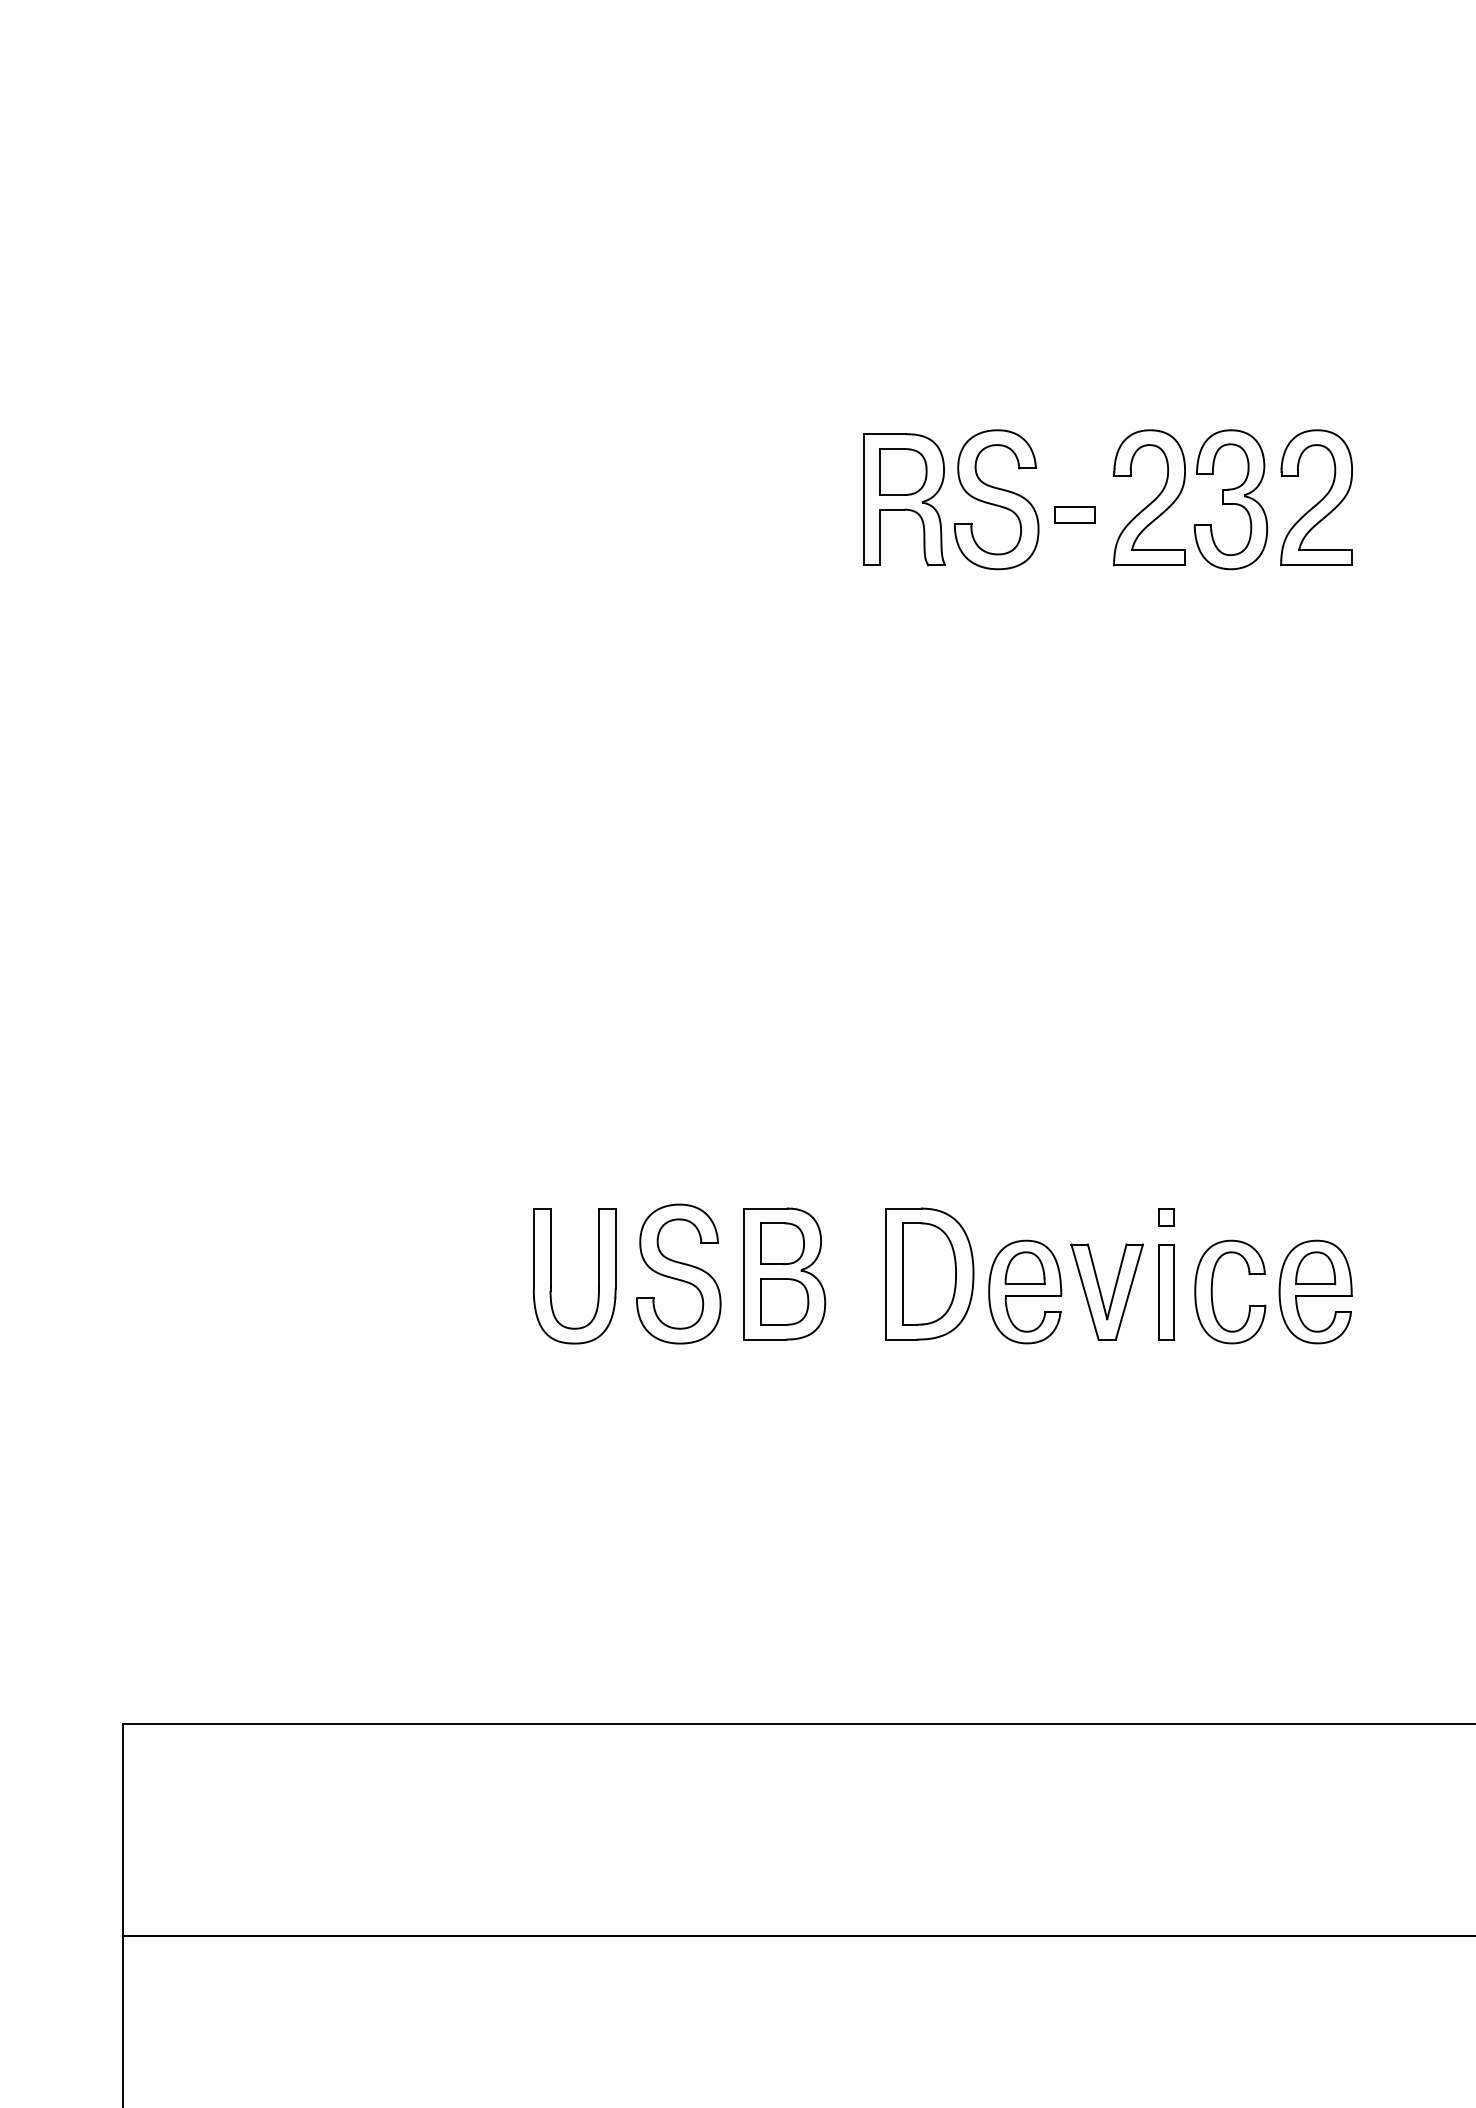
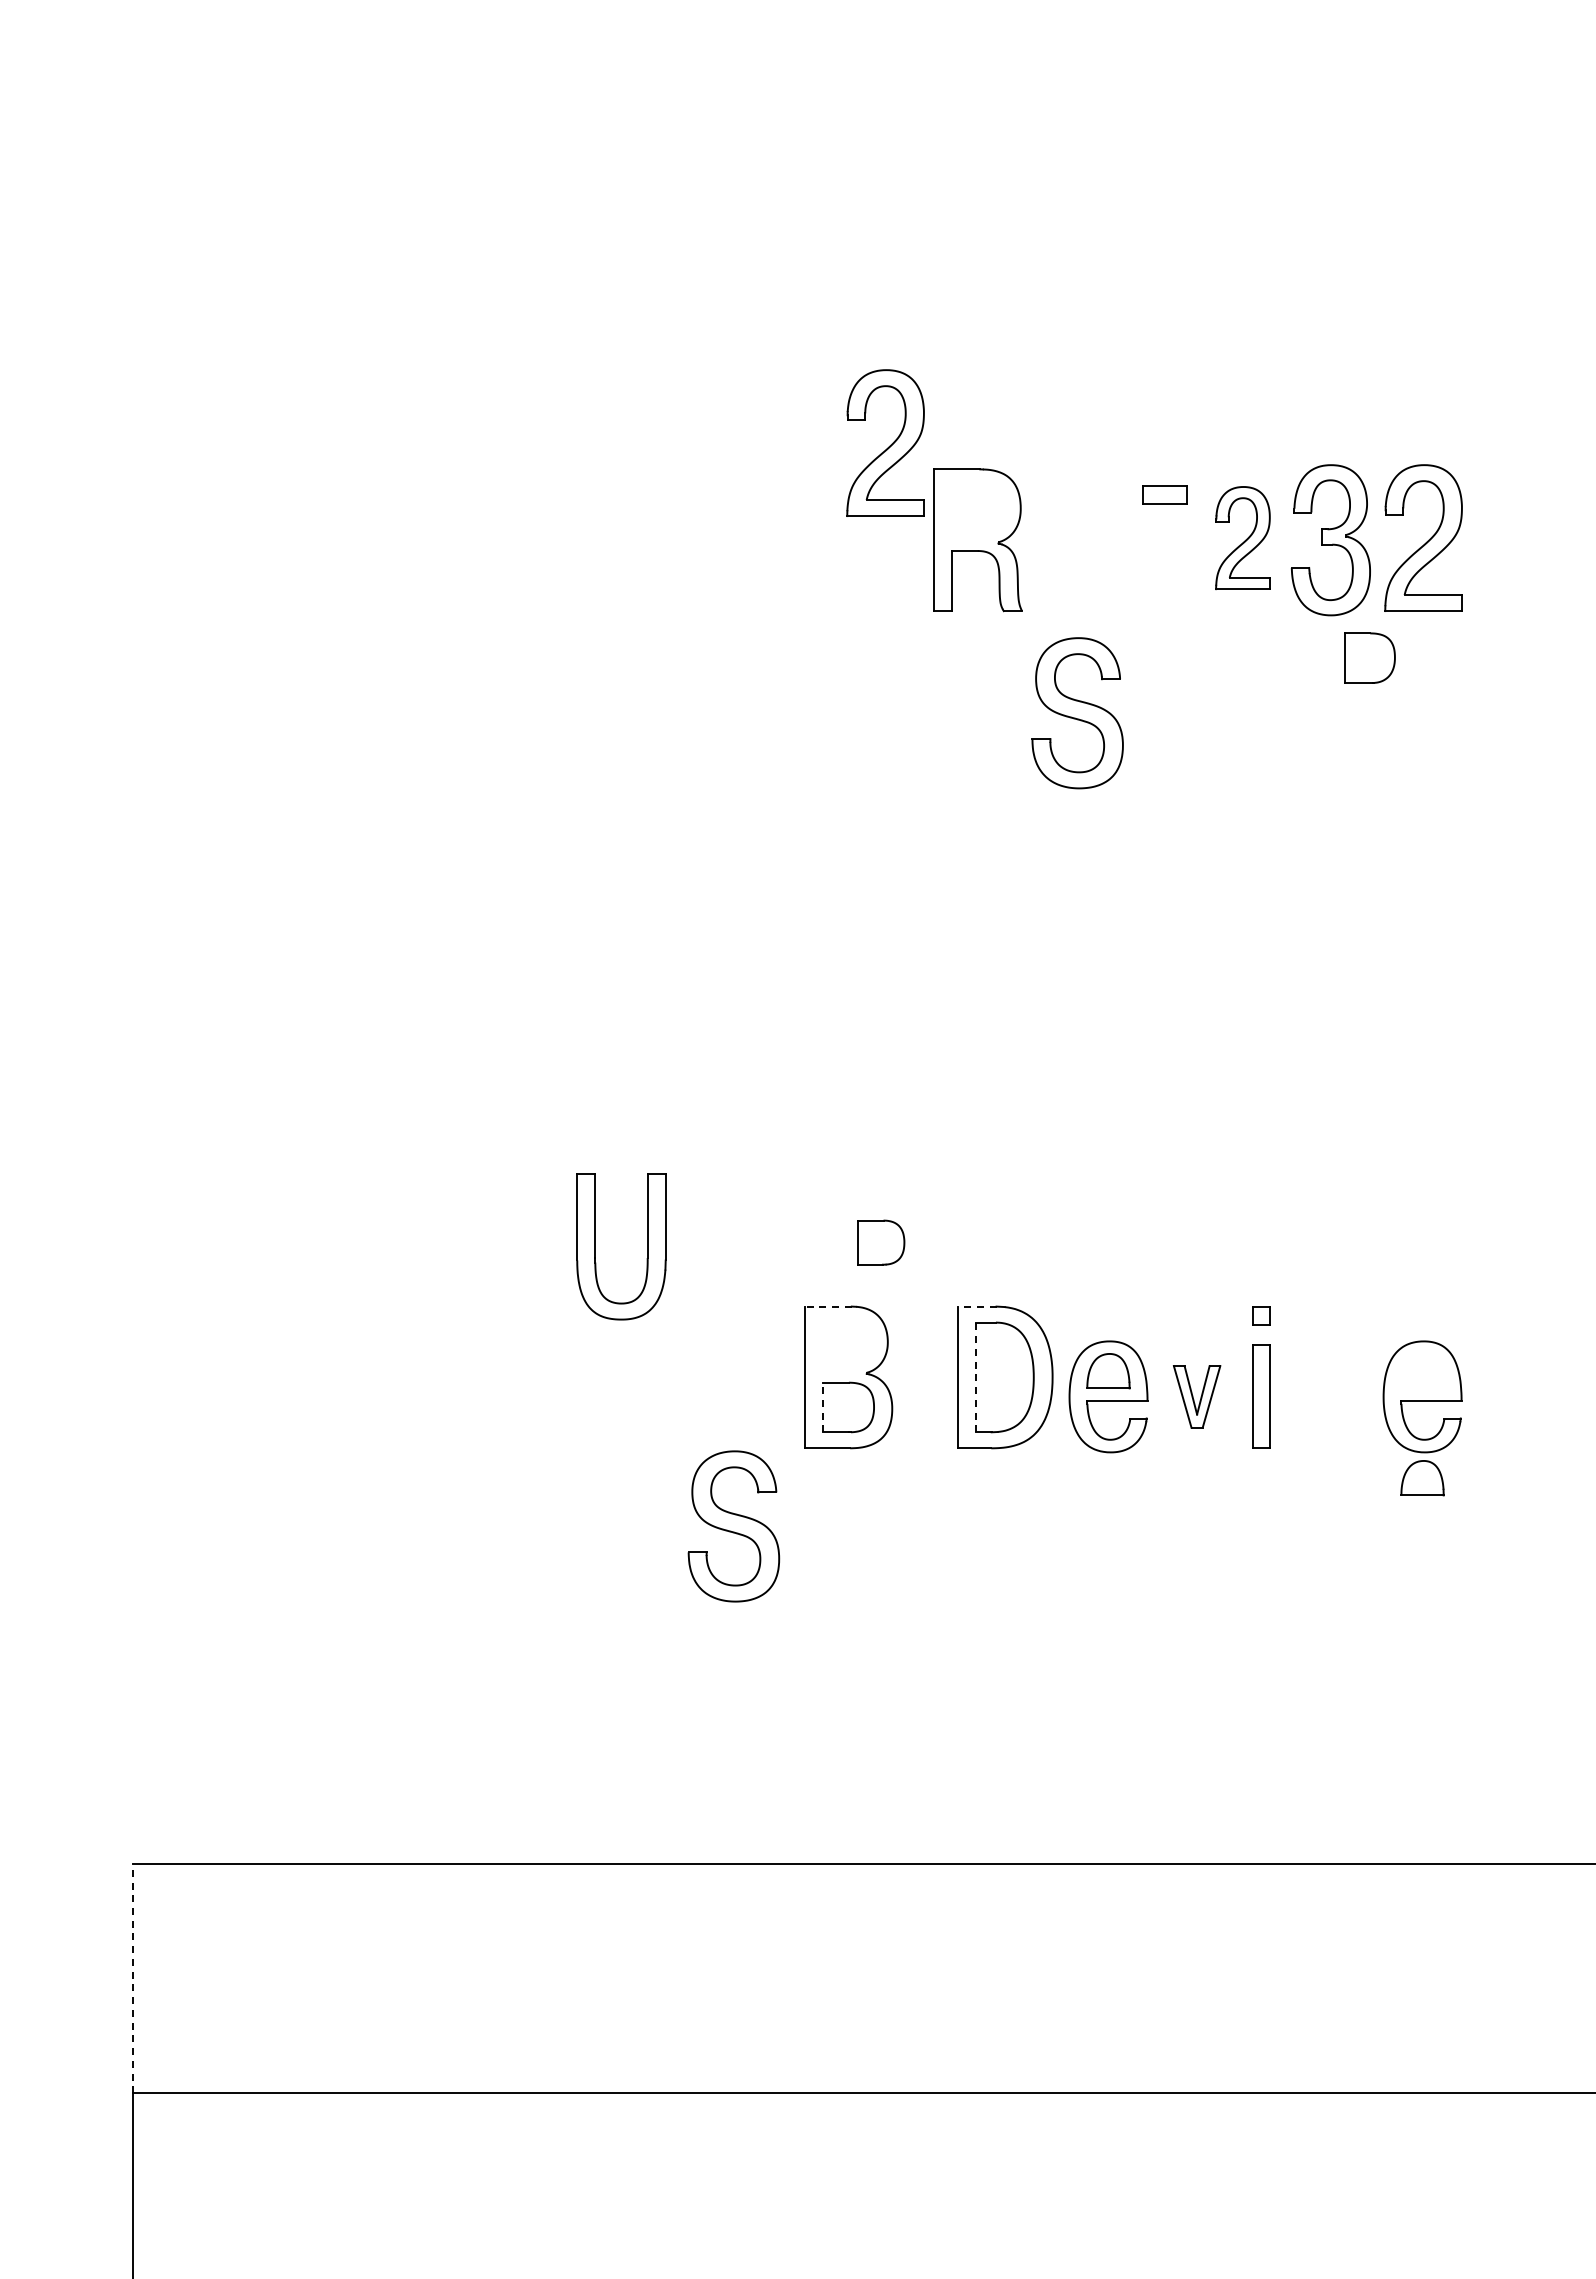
part: (818, 409) -> (885, 442), added
part: (903, 471) -> (1369, 657), moved
part: (1149, 497) -> (1242, 537), size x0.7
part: (996, 499) -> (1077, 713), moved
part: (1074, 514) -> (1164, 494), moved
line: (765, 1208) -> (827, 1306), solid -> dashed
line: (903, 1208) -> (976, 1306), solid -> dashed
part: (782, 1243) -> (881, 1242), moved
part: (1315, 1268) -> (1422, 1478), moved
part: (678, 1274) -> (733, 1526), moved
line: (903, 1274) -> (976, 1377), solid -> dashed
part: (550, 1275) -> (595, 1246), moved
part: (1106, 1291) -> (1196, 1396), size x0.6
part: (1212, 1291) -> (1311, 1396), removed
line: (760, 1301) -> (822, 1407), solid -> dashed
line: (123, 1829) -> (133, 1978), solid -> dashed

